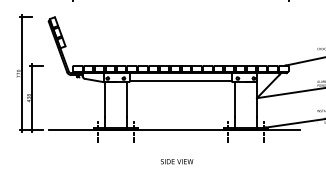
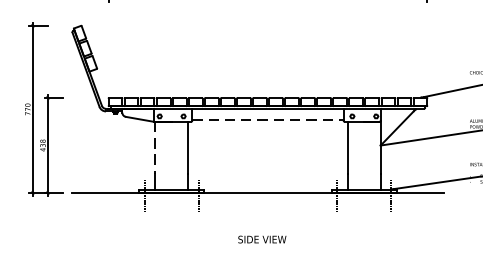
line: (181, 80) -> (268, 119), solid -> dashed
line: (104, 99) -> (154, 147), solid -> dashed

